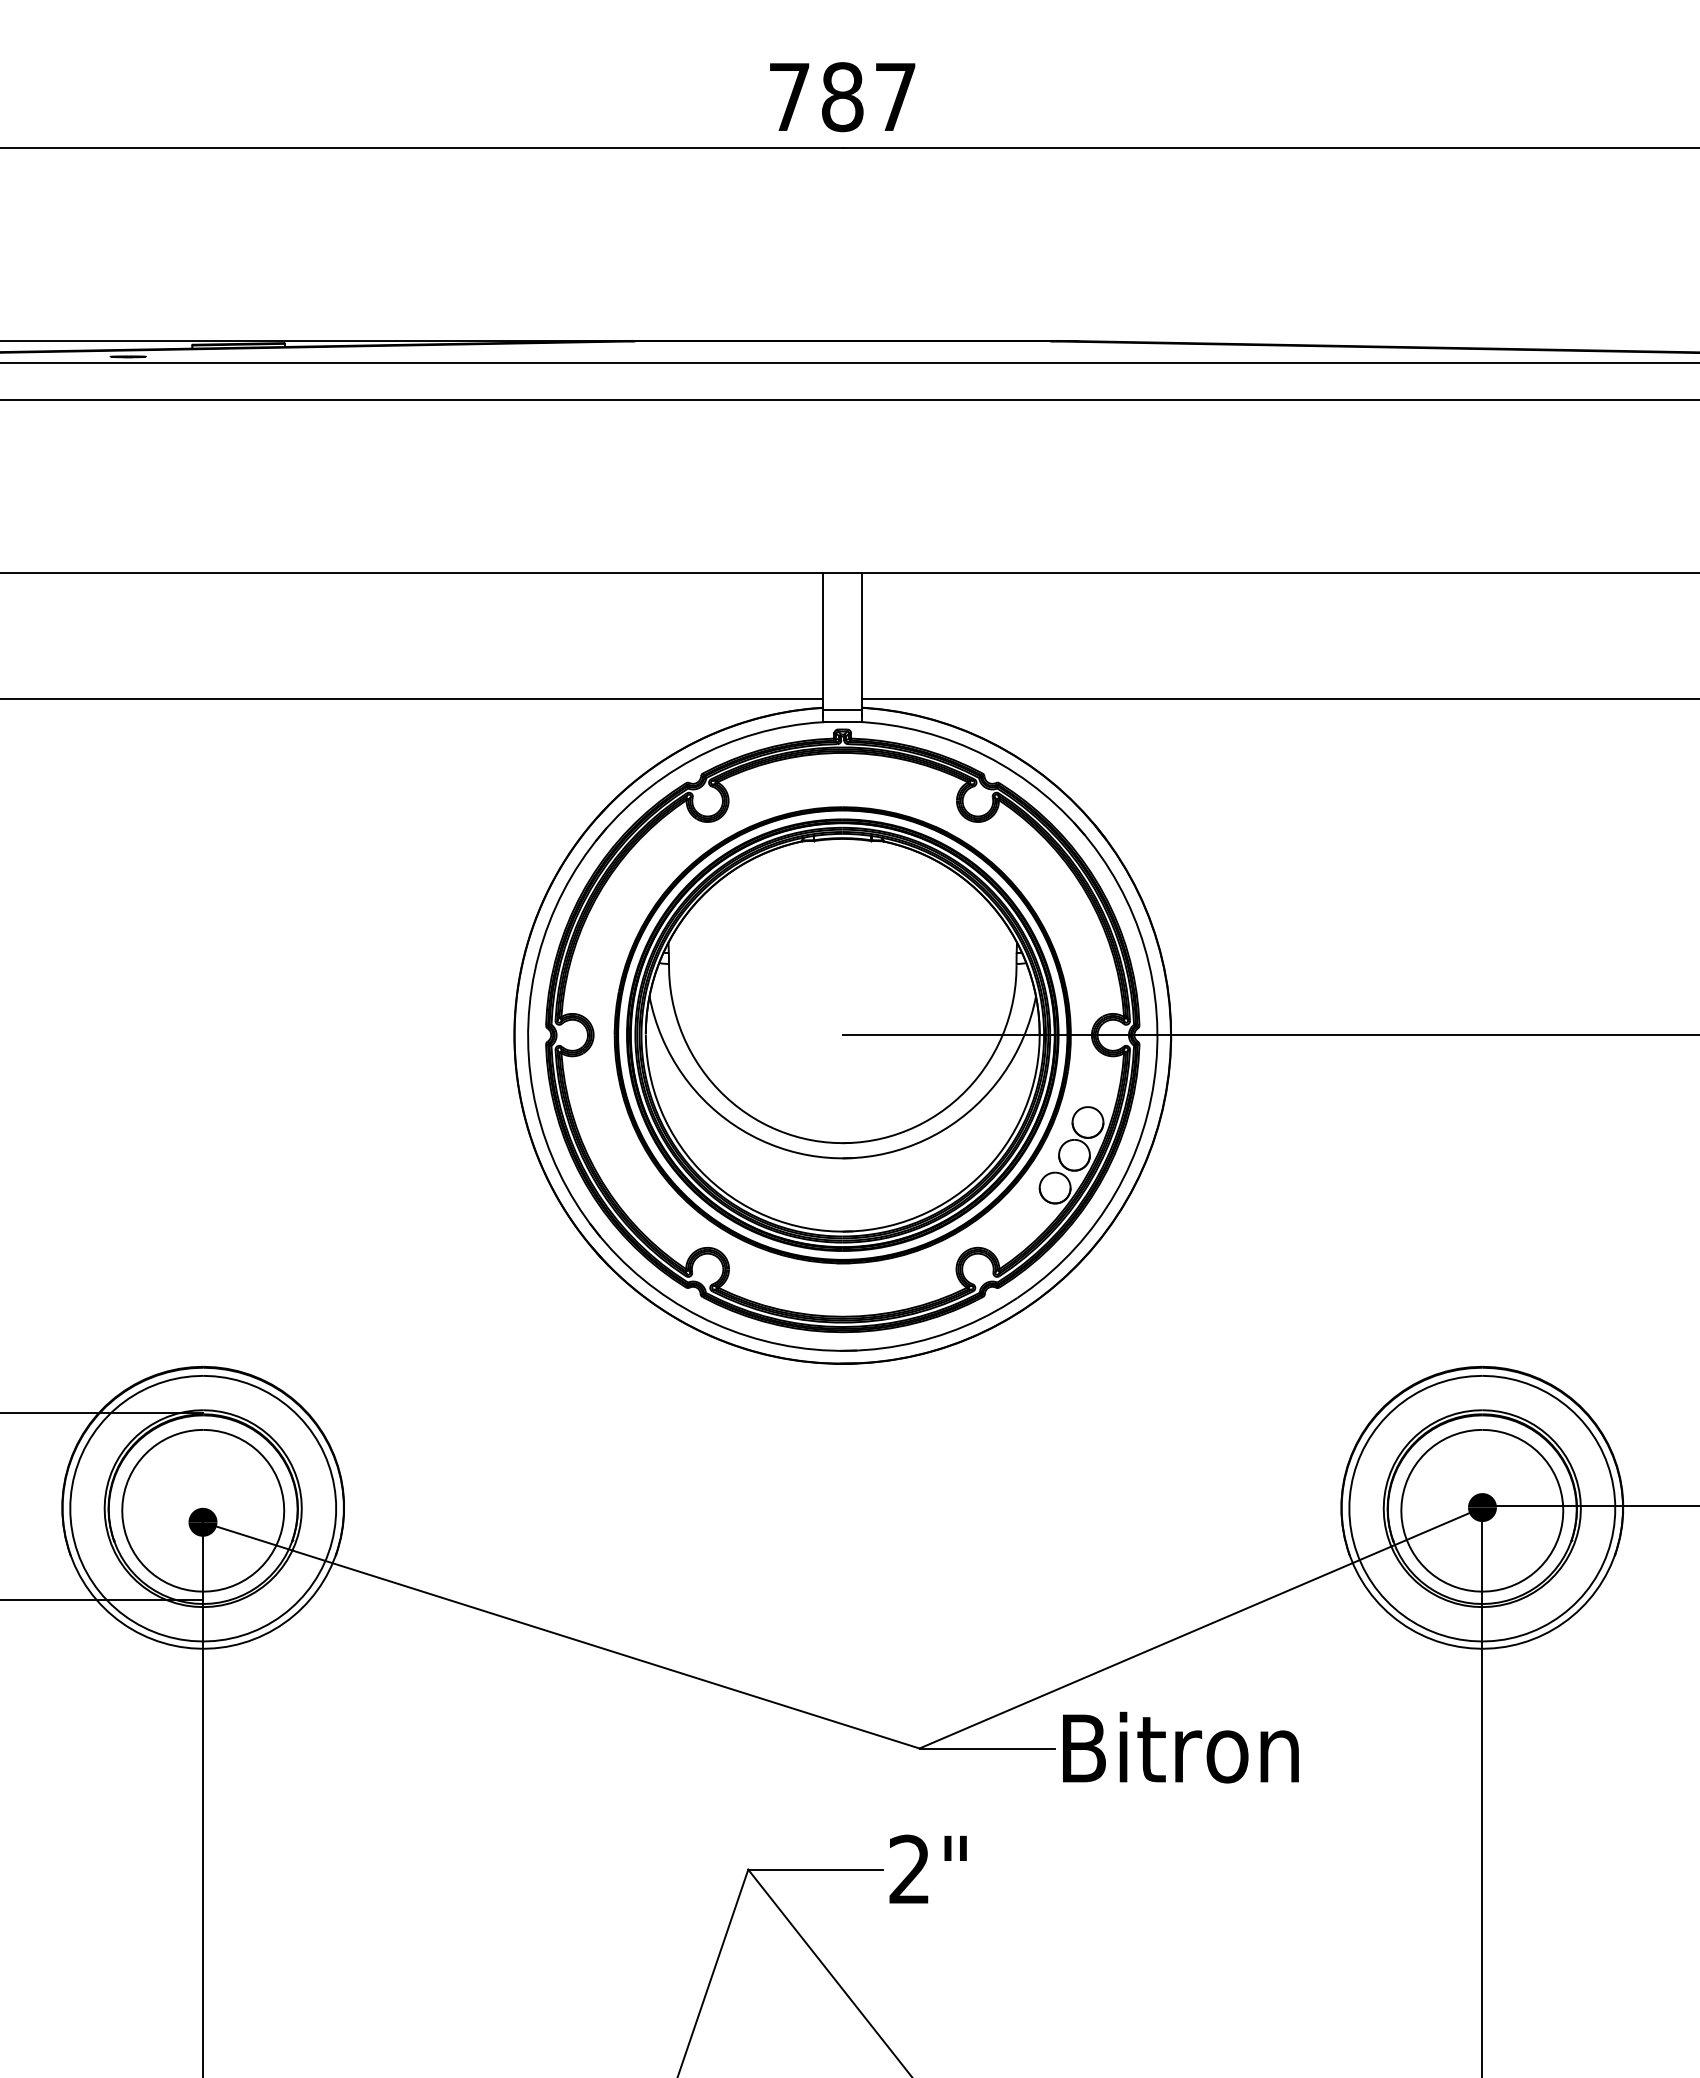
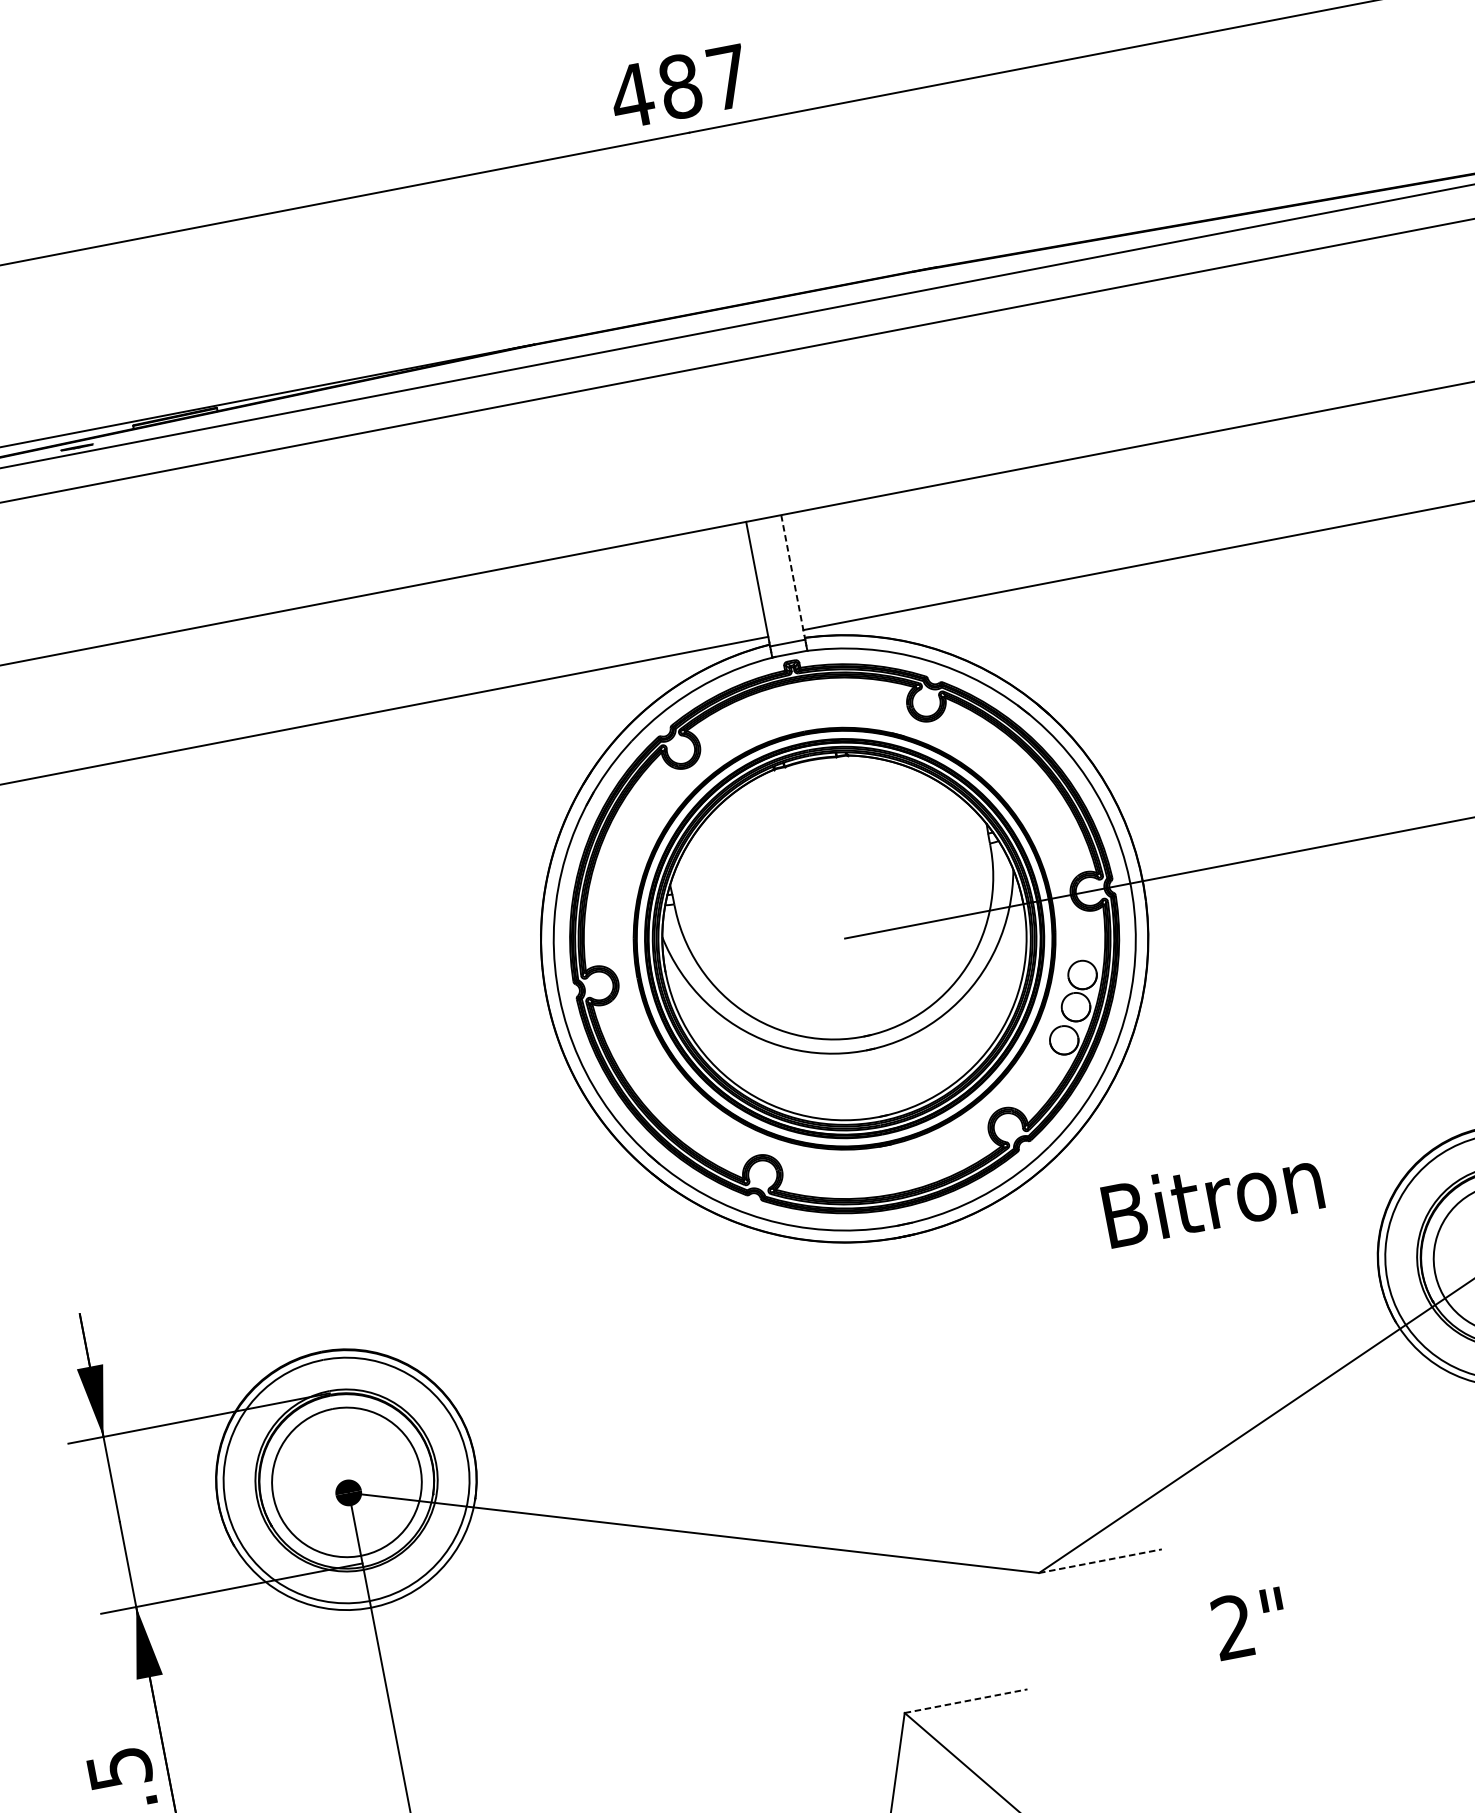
text: (789, 96) -> (632, 95), 787 -> 487
line: (862, 639) -> (793, 575), solid -> dashed
text: (1180, 1747) -> (1212, 1196), moved
line: (987, 1748) -> (1100, 1561), solid -> dashed
text: (927, 1868) -> (1249, 1622), moved
line: (815, 1869) -> (965, 1701), solid -> dashed

